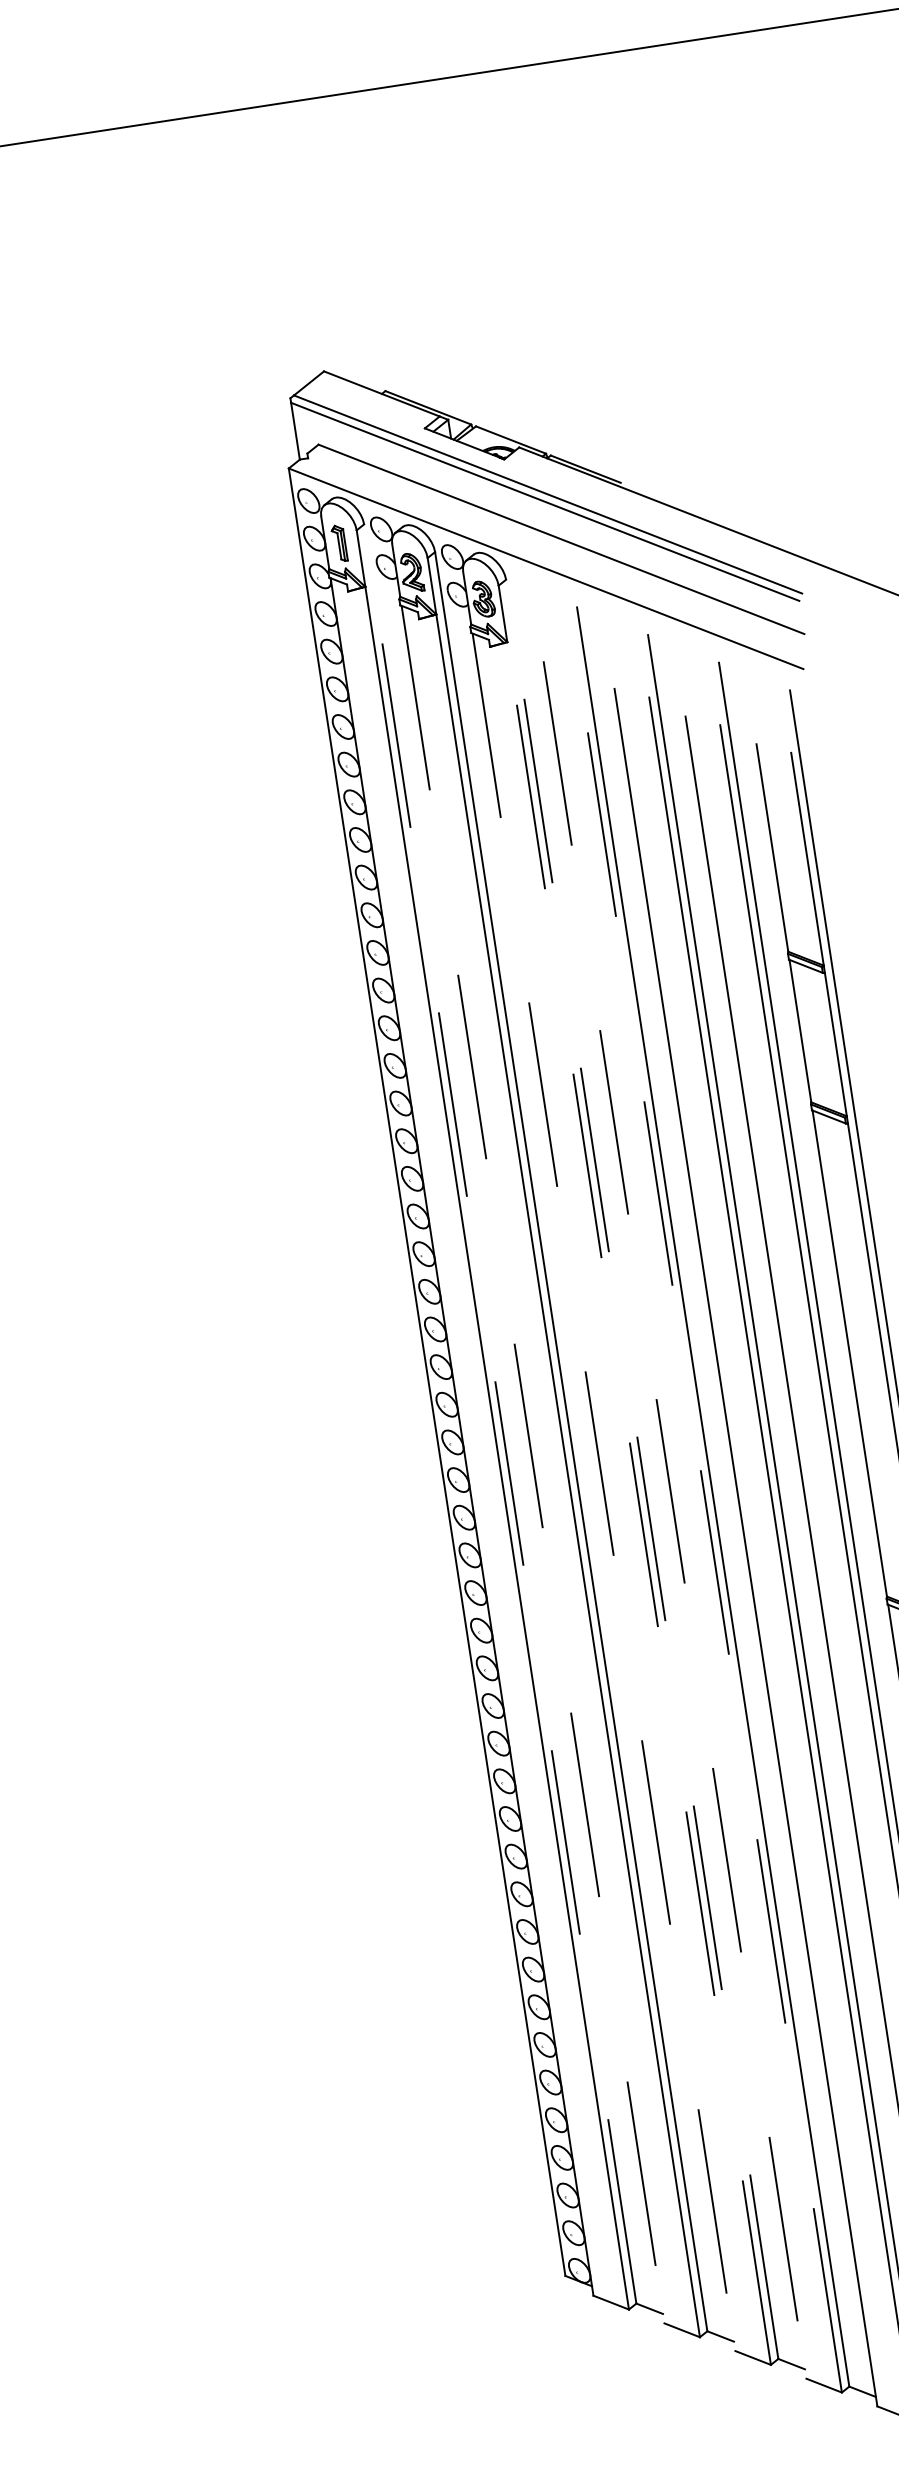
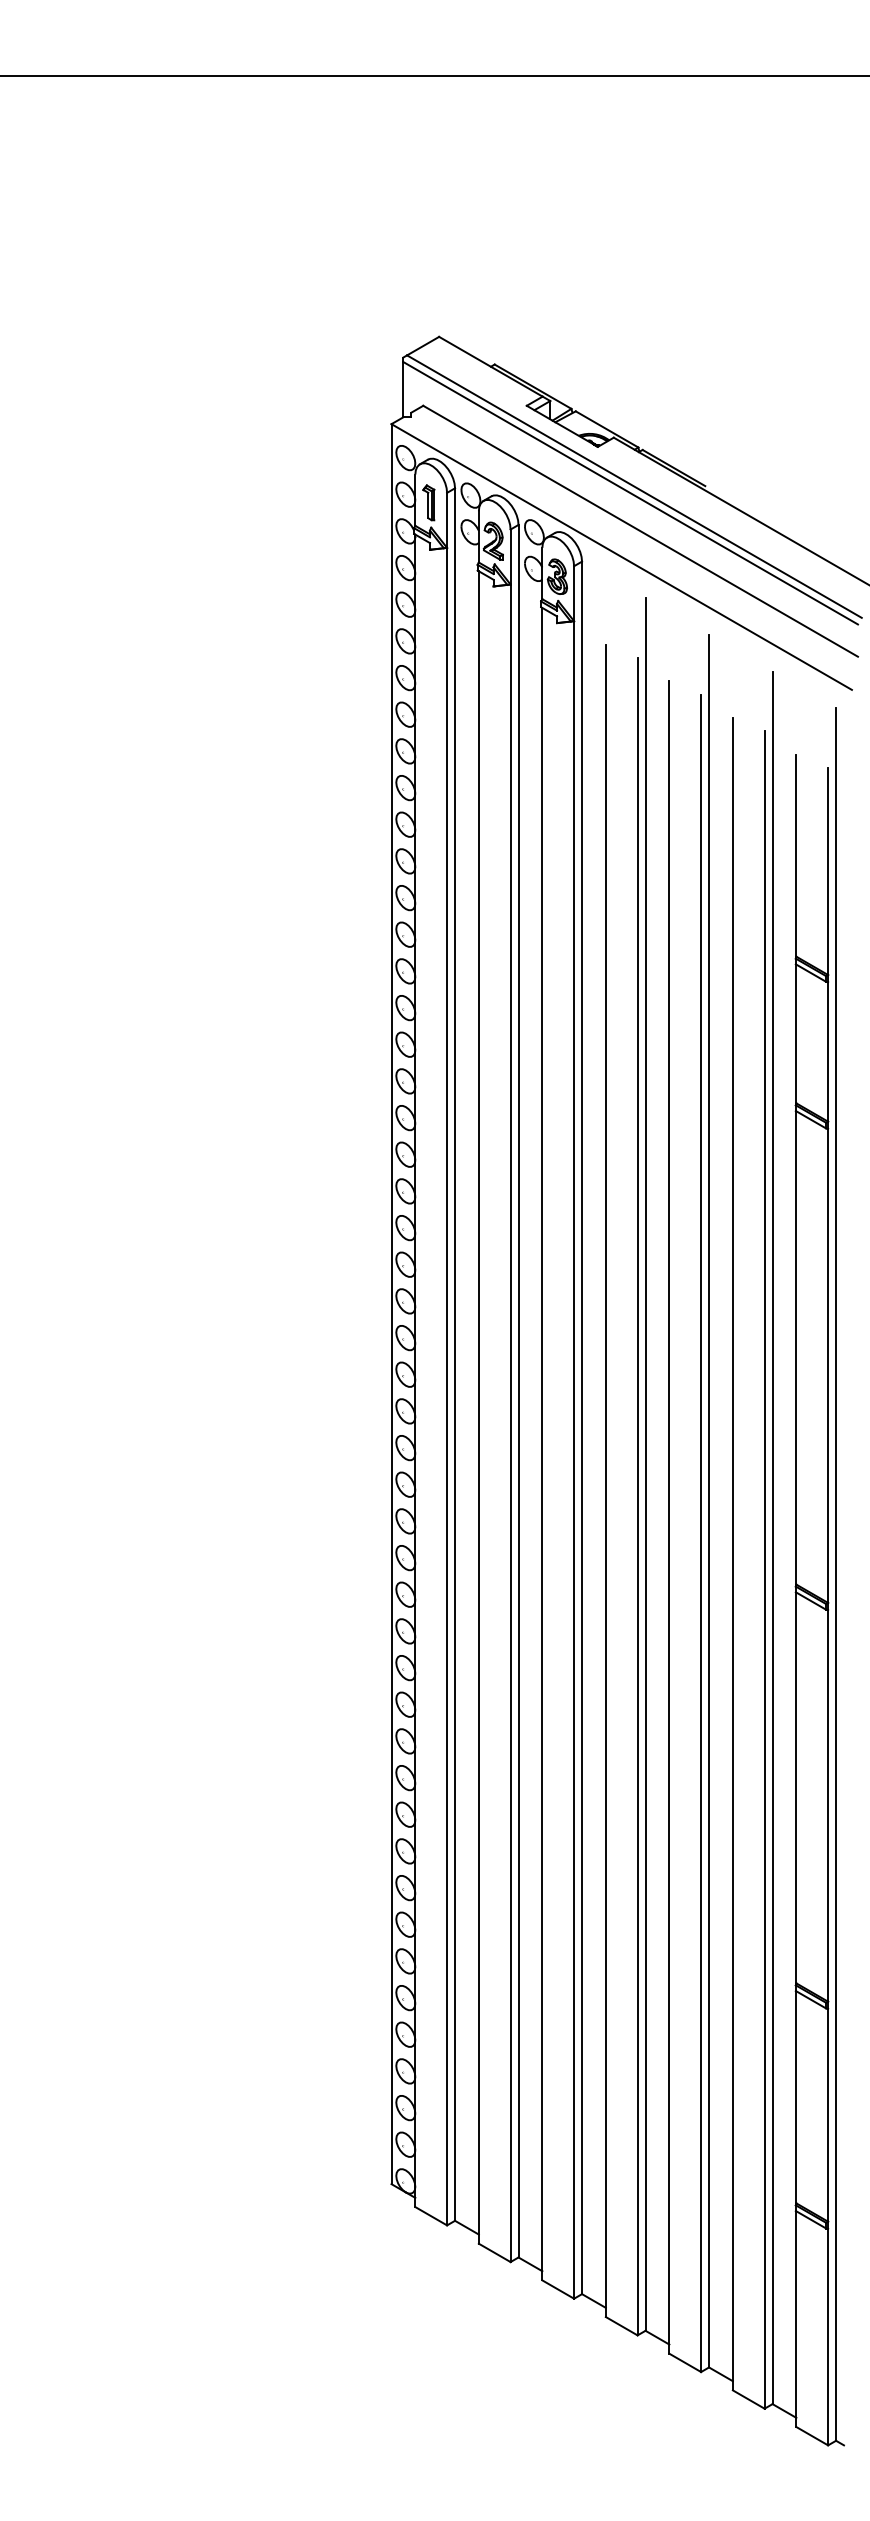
line: (500, 1413) -> (455, 1354), dashed -> solid
line: (532, 1465) -> (478, 1408), dashed -> solid
line: (642, 1468) -> (582, 1427), dashed -> solid
line: (604, 1492) -> (542, 1444), dashed -> solid
line: (639, 1502) -> (574, 1459), dashed -> solid
line: (674, 1520) -> (605, 1481), dashed -> solid
line: (709, 1531) -> (637, 1496), dashed -> solid

